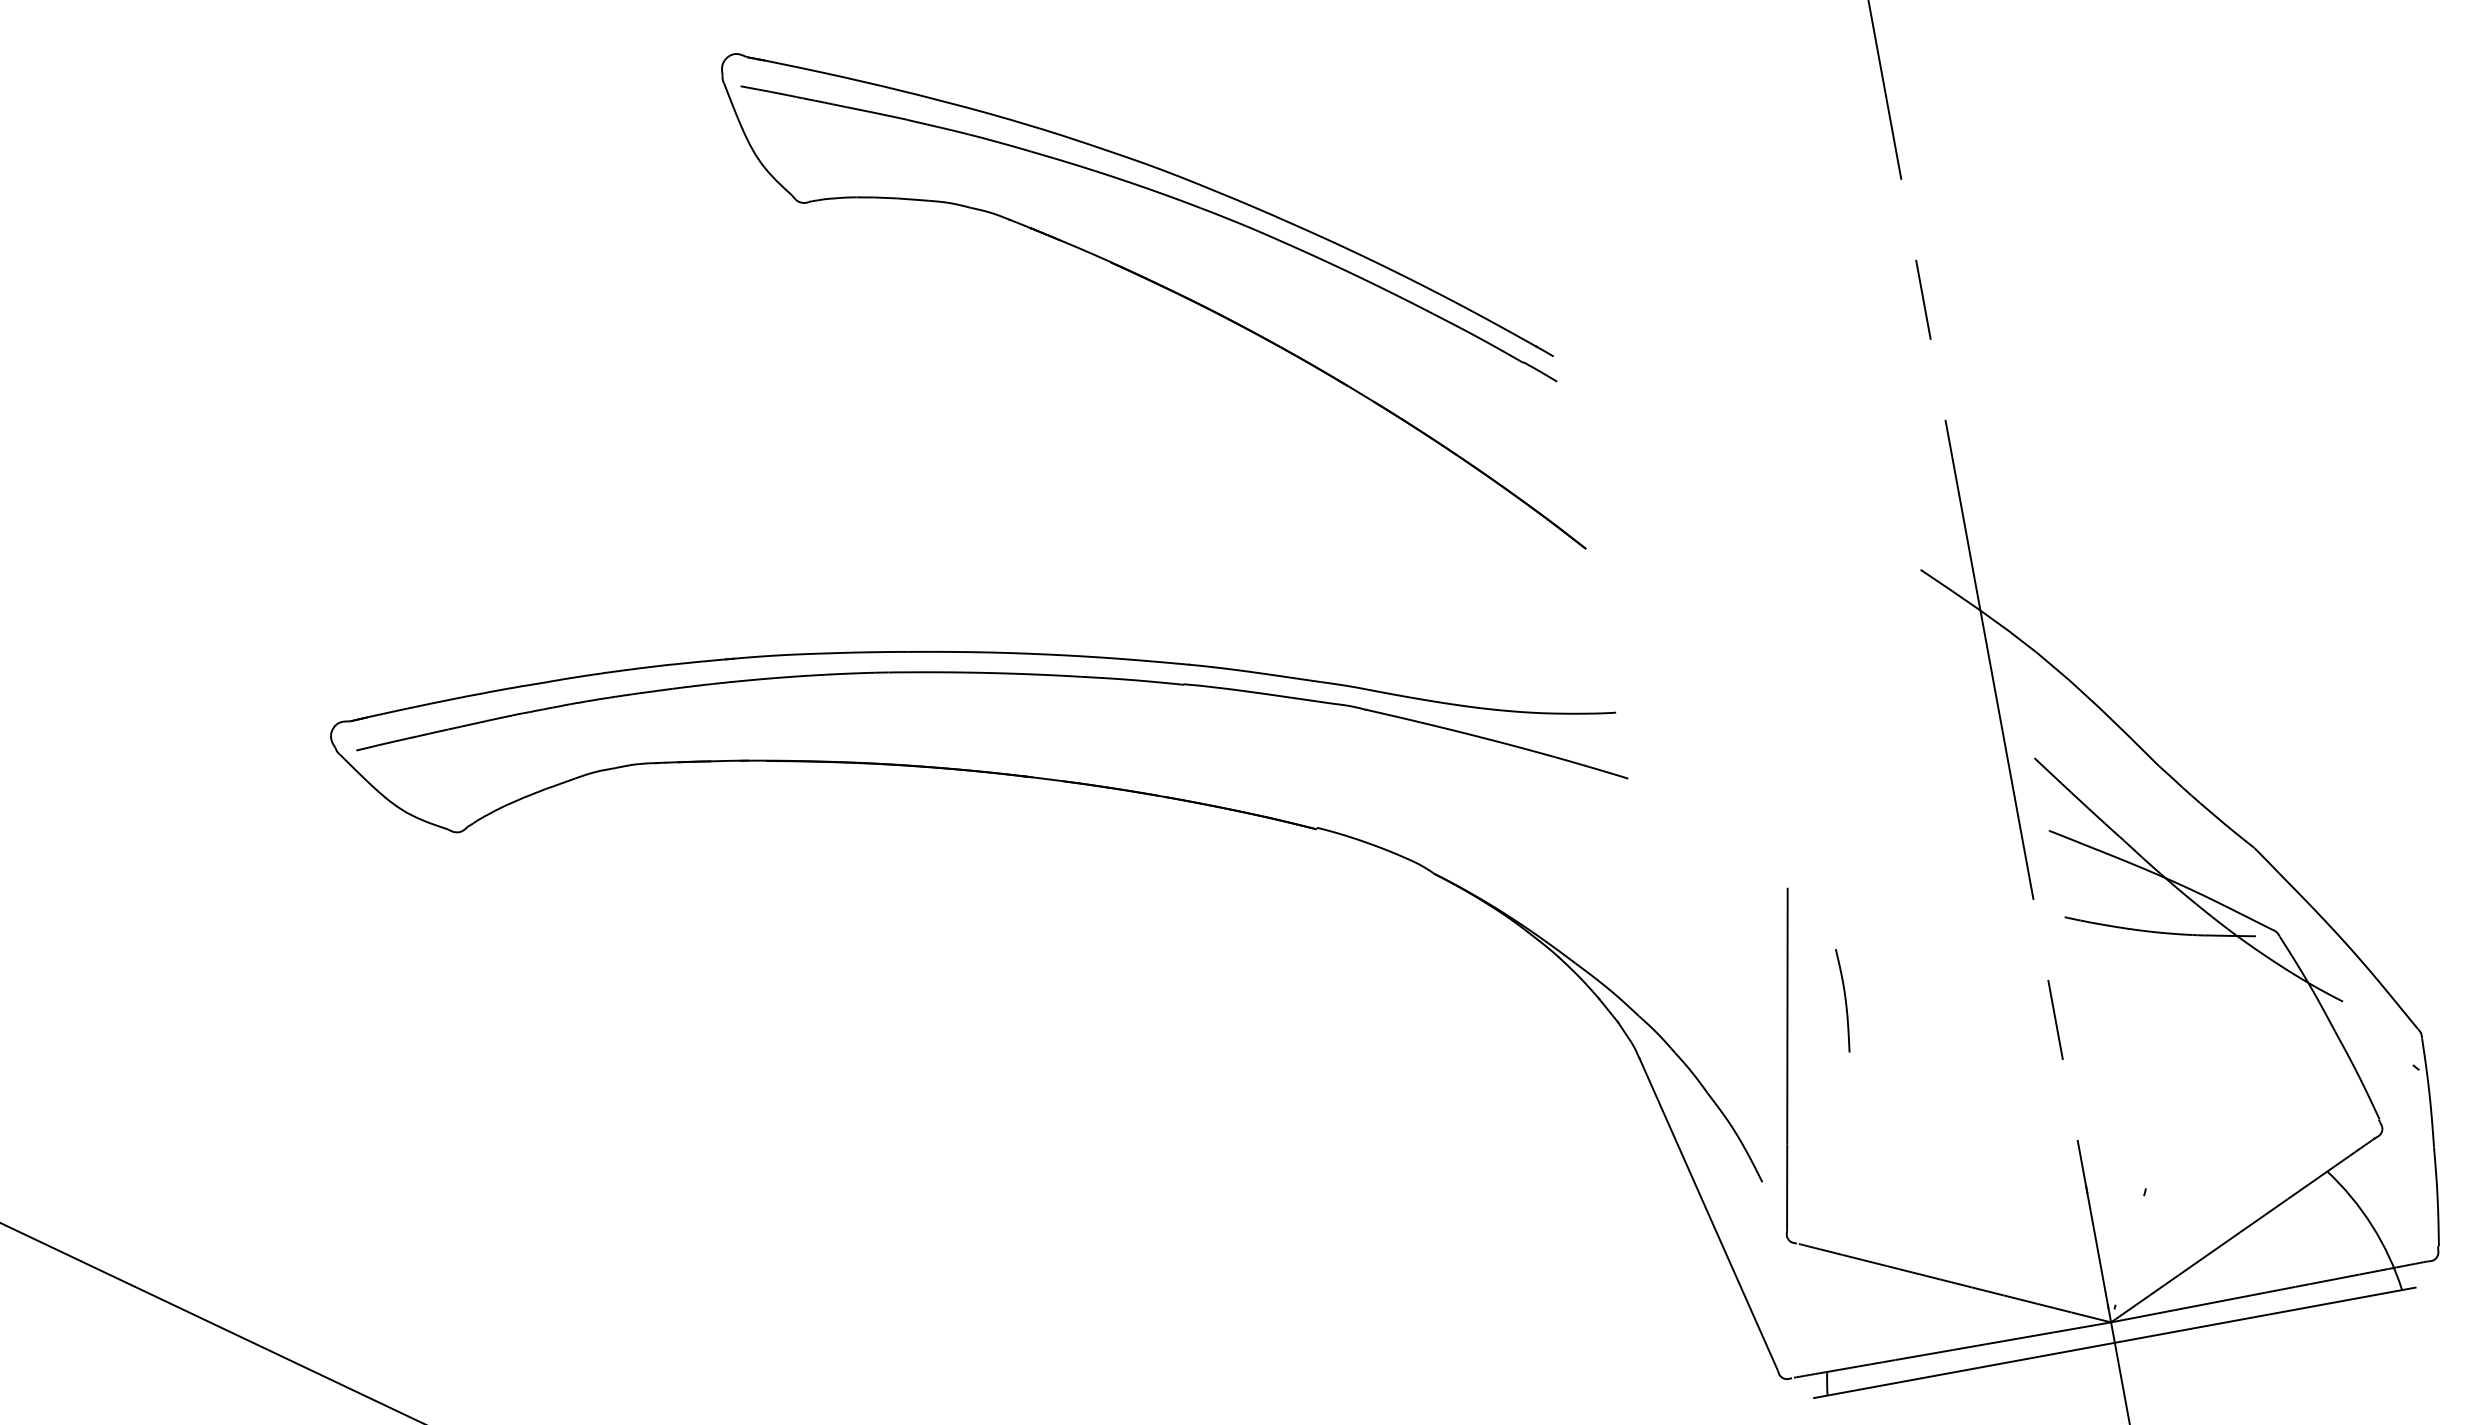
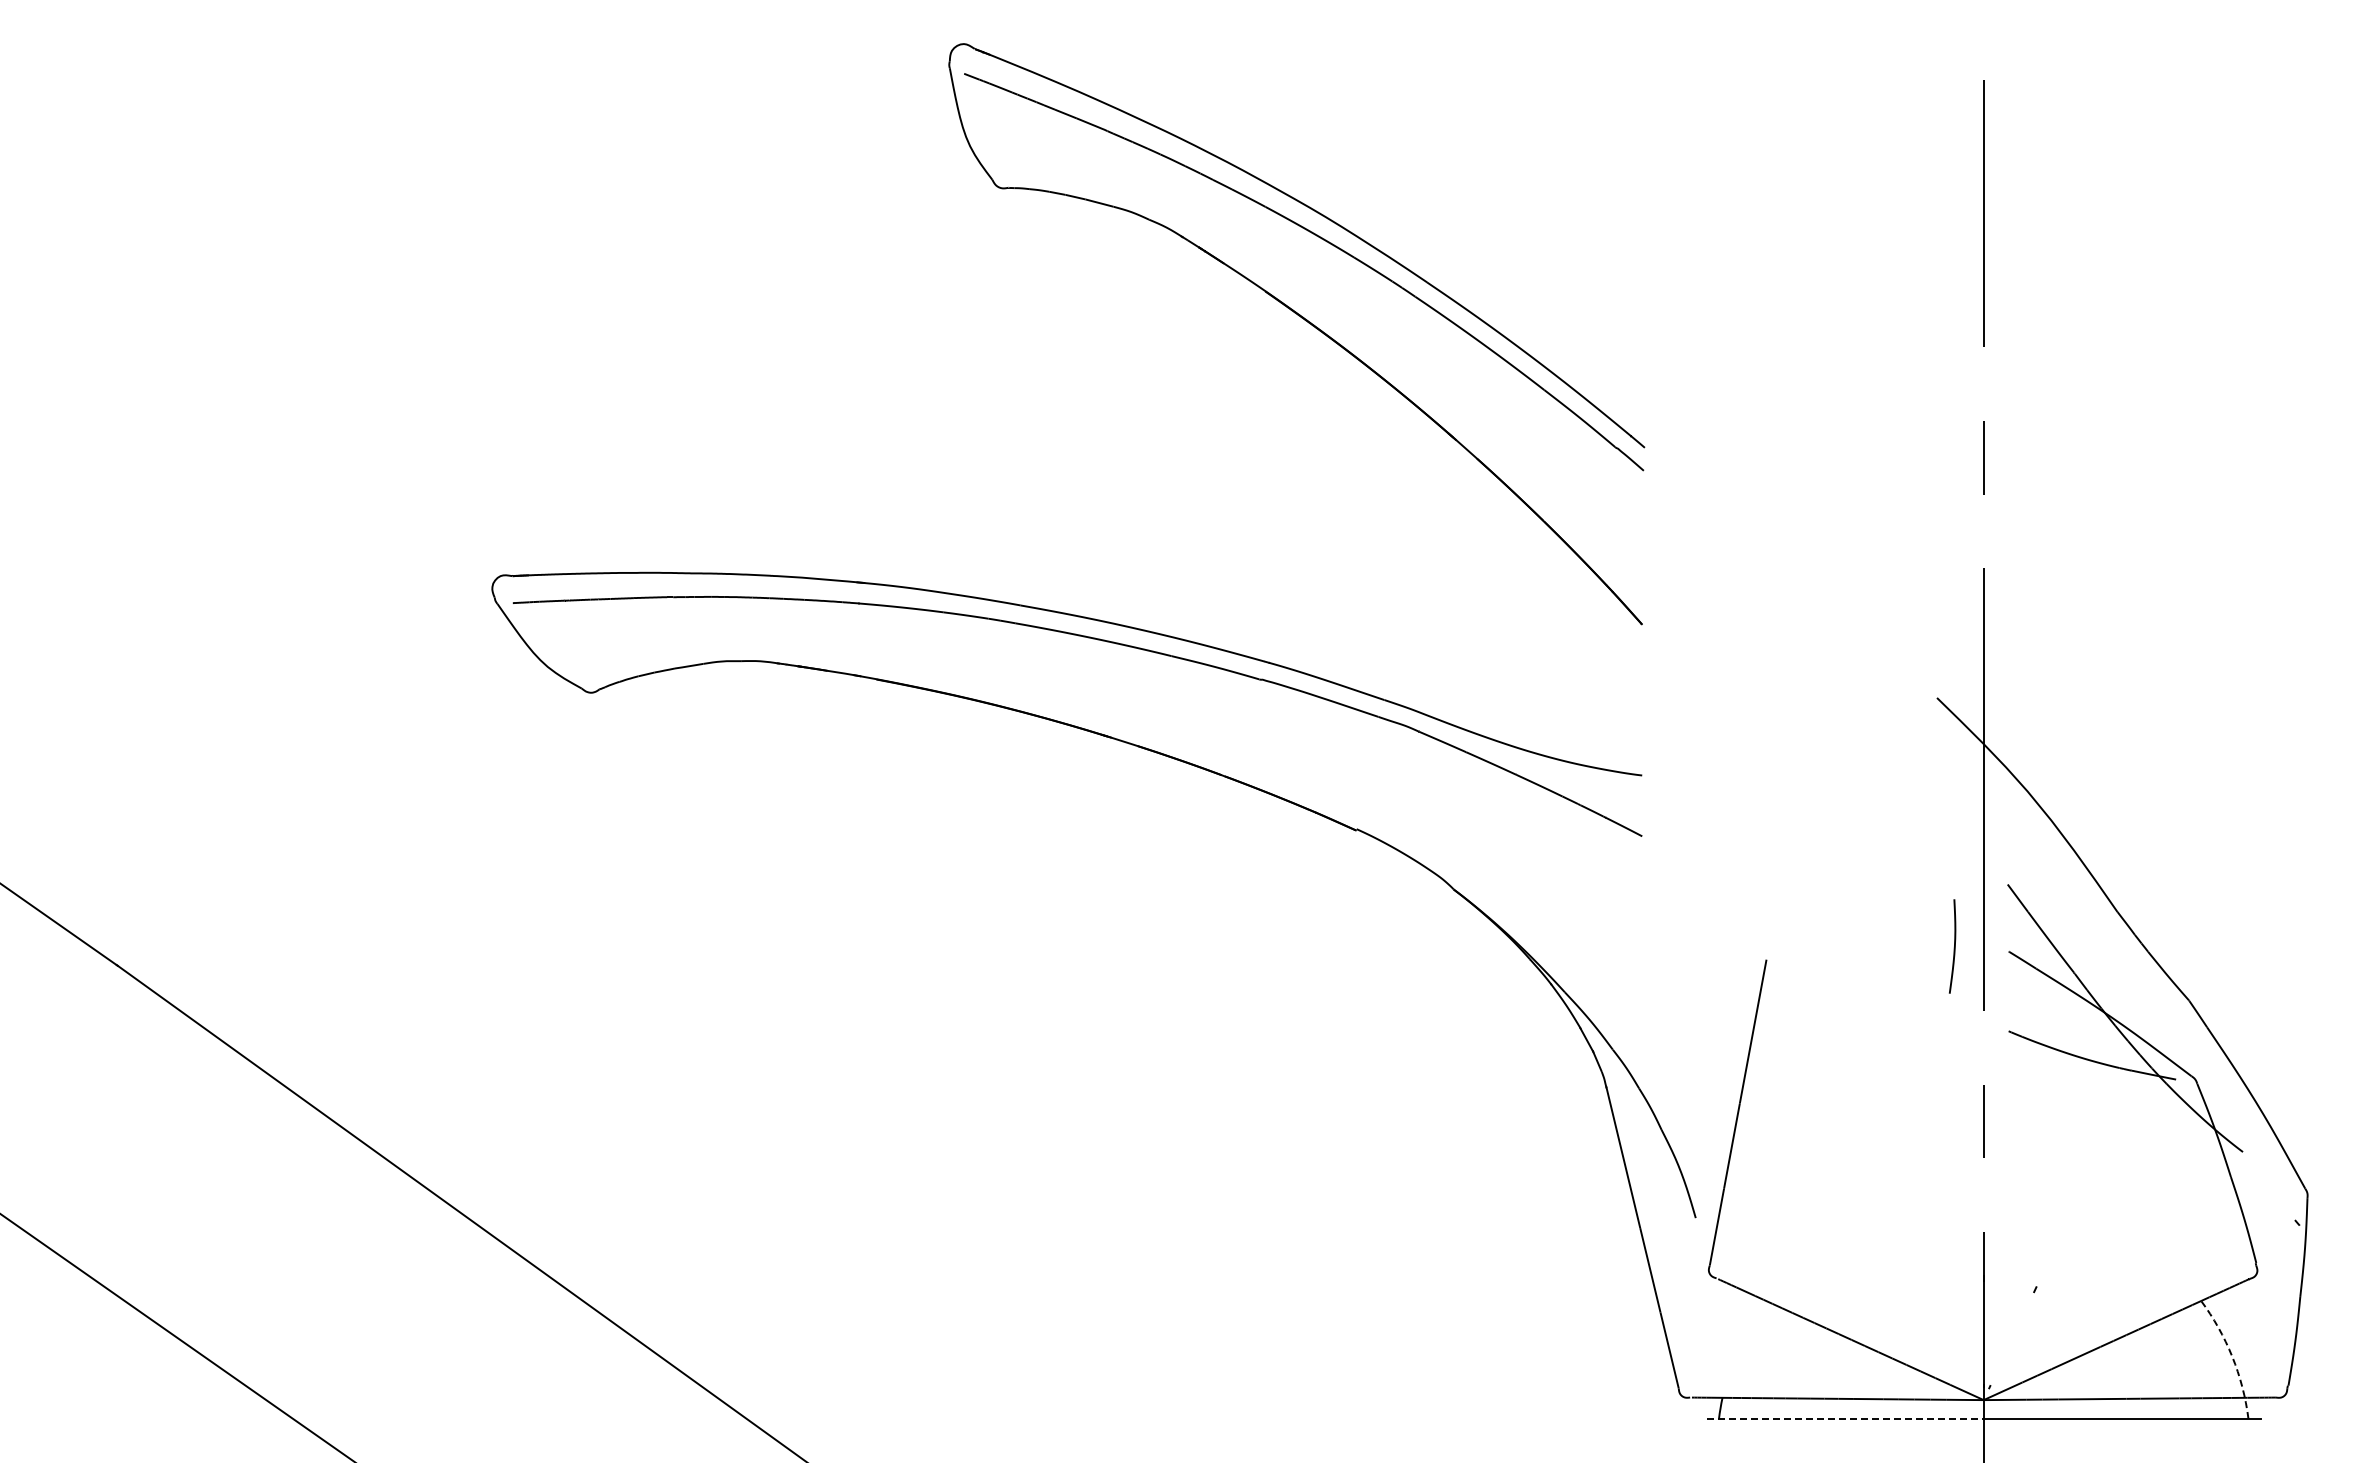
curve: (1844, 1001) -> (1953, 947), moved
arc: (2372, 1225) -> (2232, 1356), solid -> dashed
line: (1964, 1369) -> (1845, 1418), solid -> dashed

